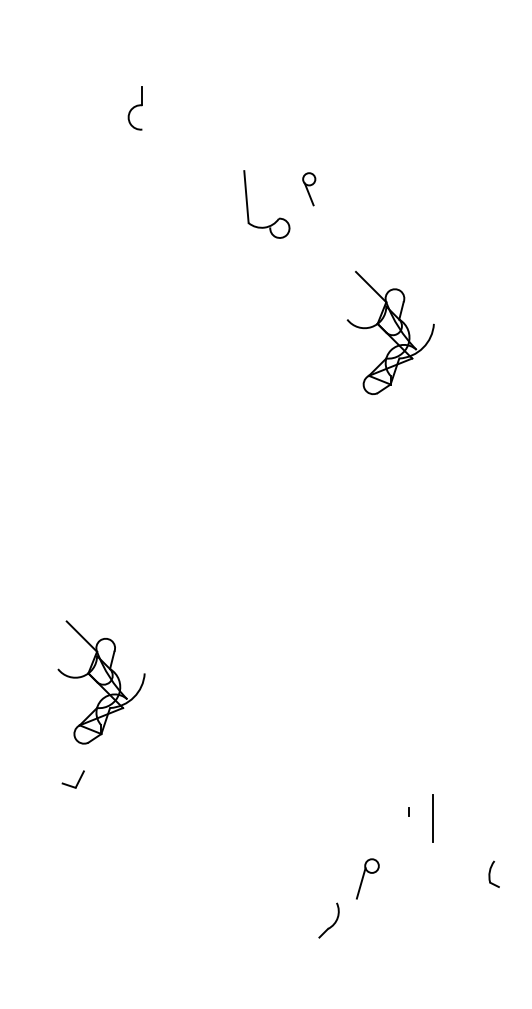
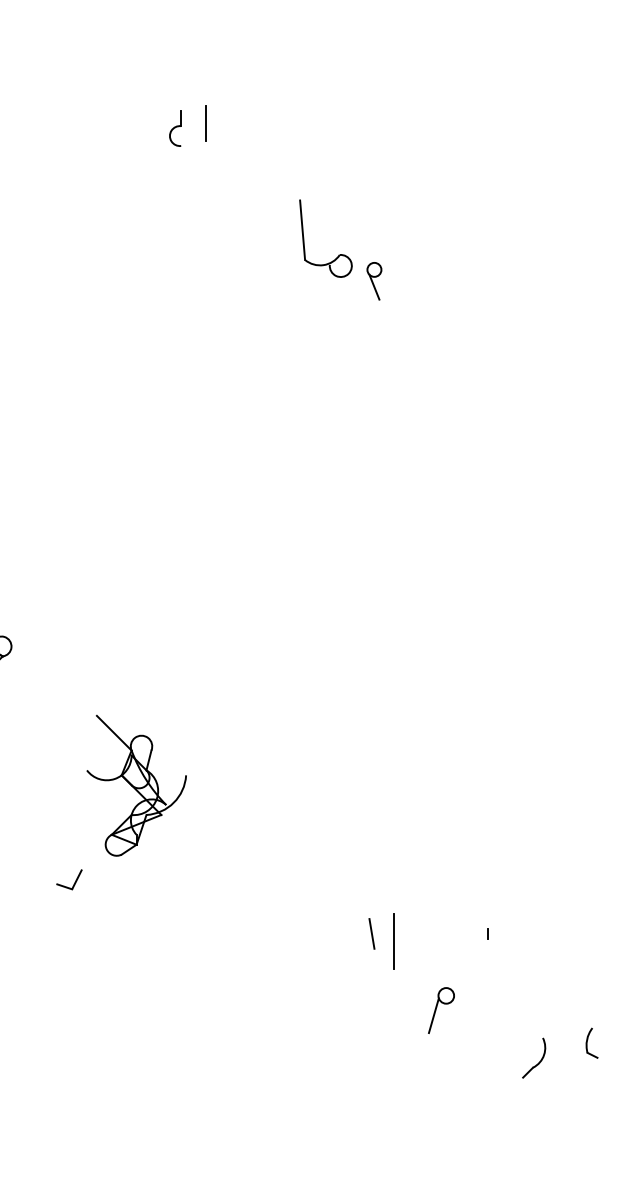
line: (161, 103) -> (205, 123), added
part: (135, 108) -> (175, 128), size x0.71
part: (309, 189) -> (374, 281), moved
part: (390, 332) -> (467, 385), removed
part: (73, 779) -> (69, 879), moved
line: (306, 811) -> (371, 933), added
line: (432, 818) -> (393, 941), moved
part: (493, 873) -> (591, 1042), moved
part: (334, 921) -> (540, 1059), moved

